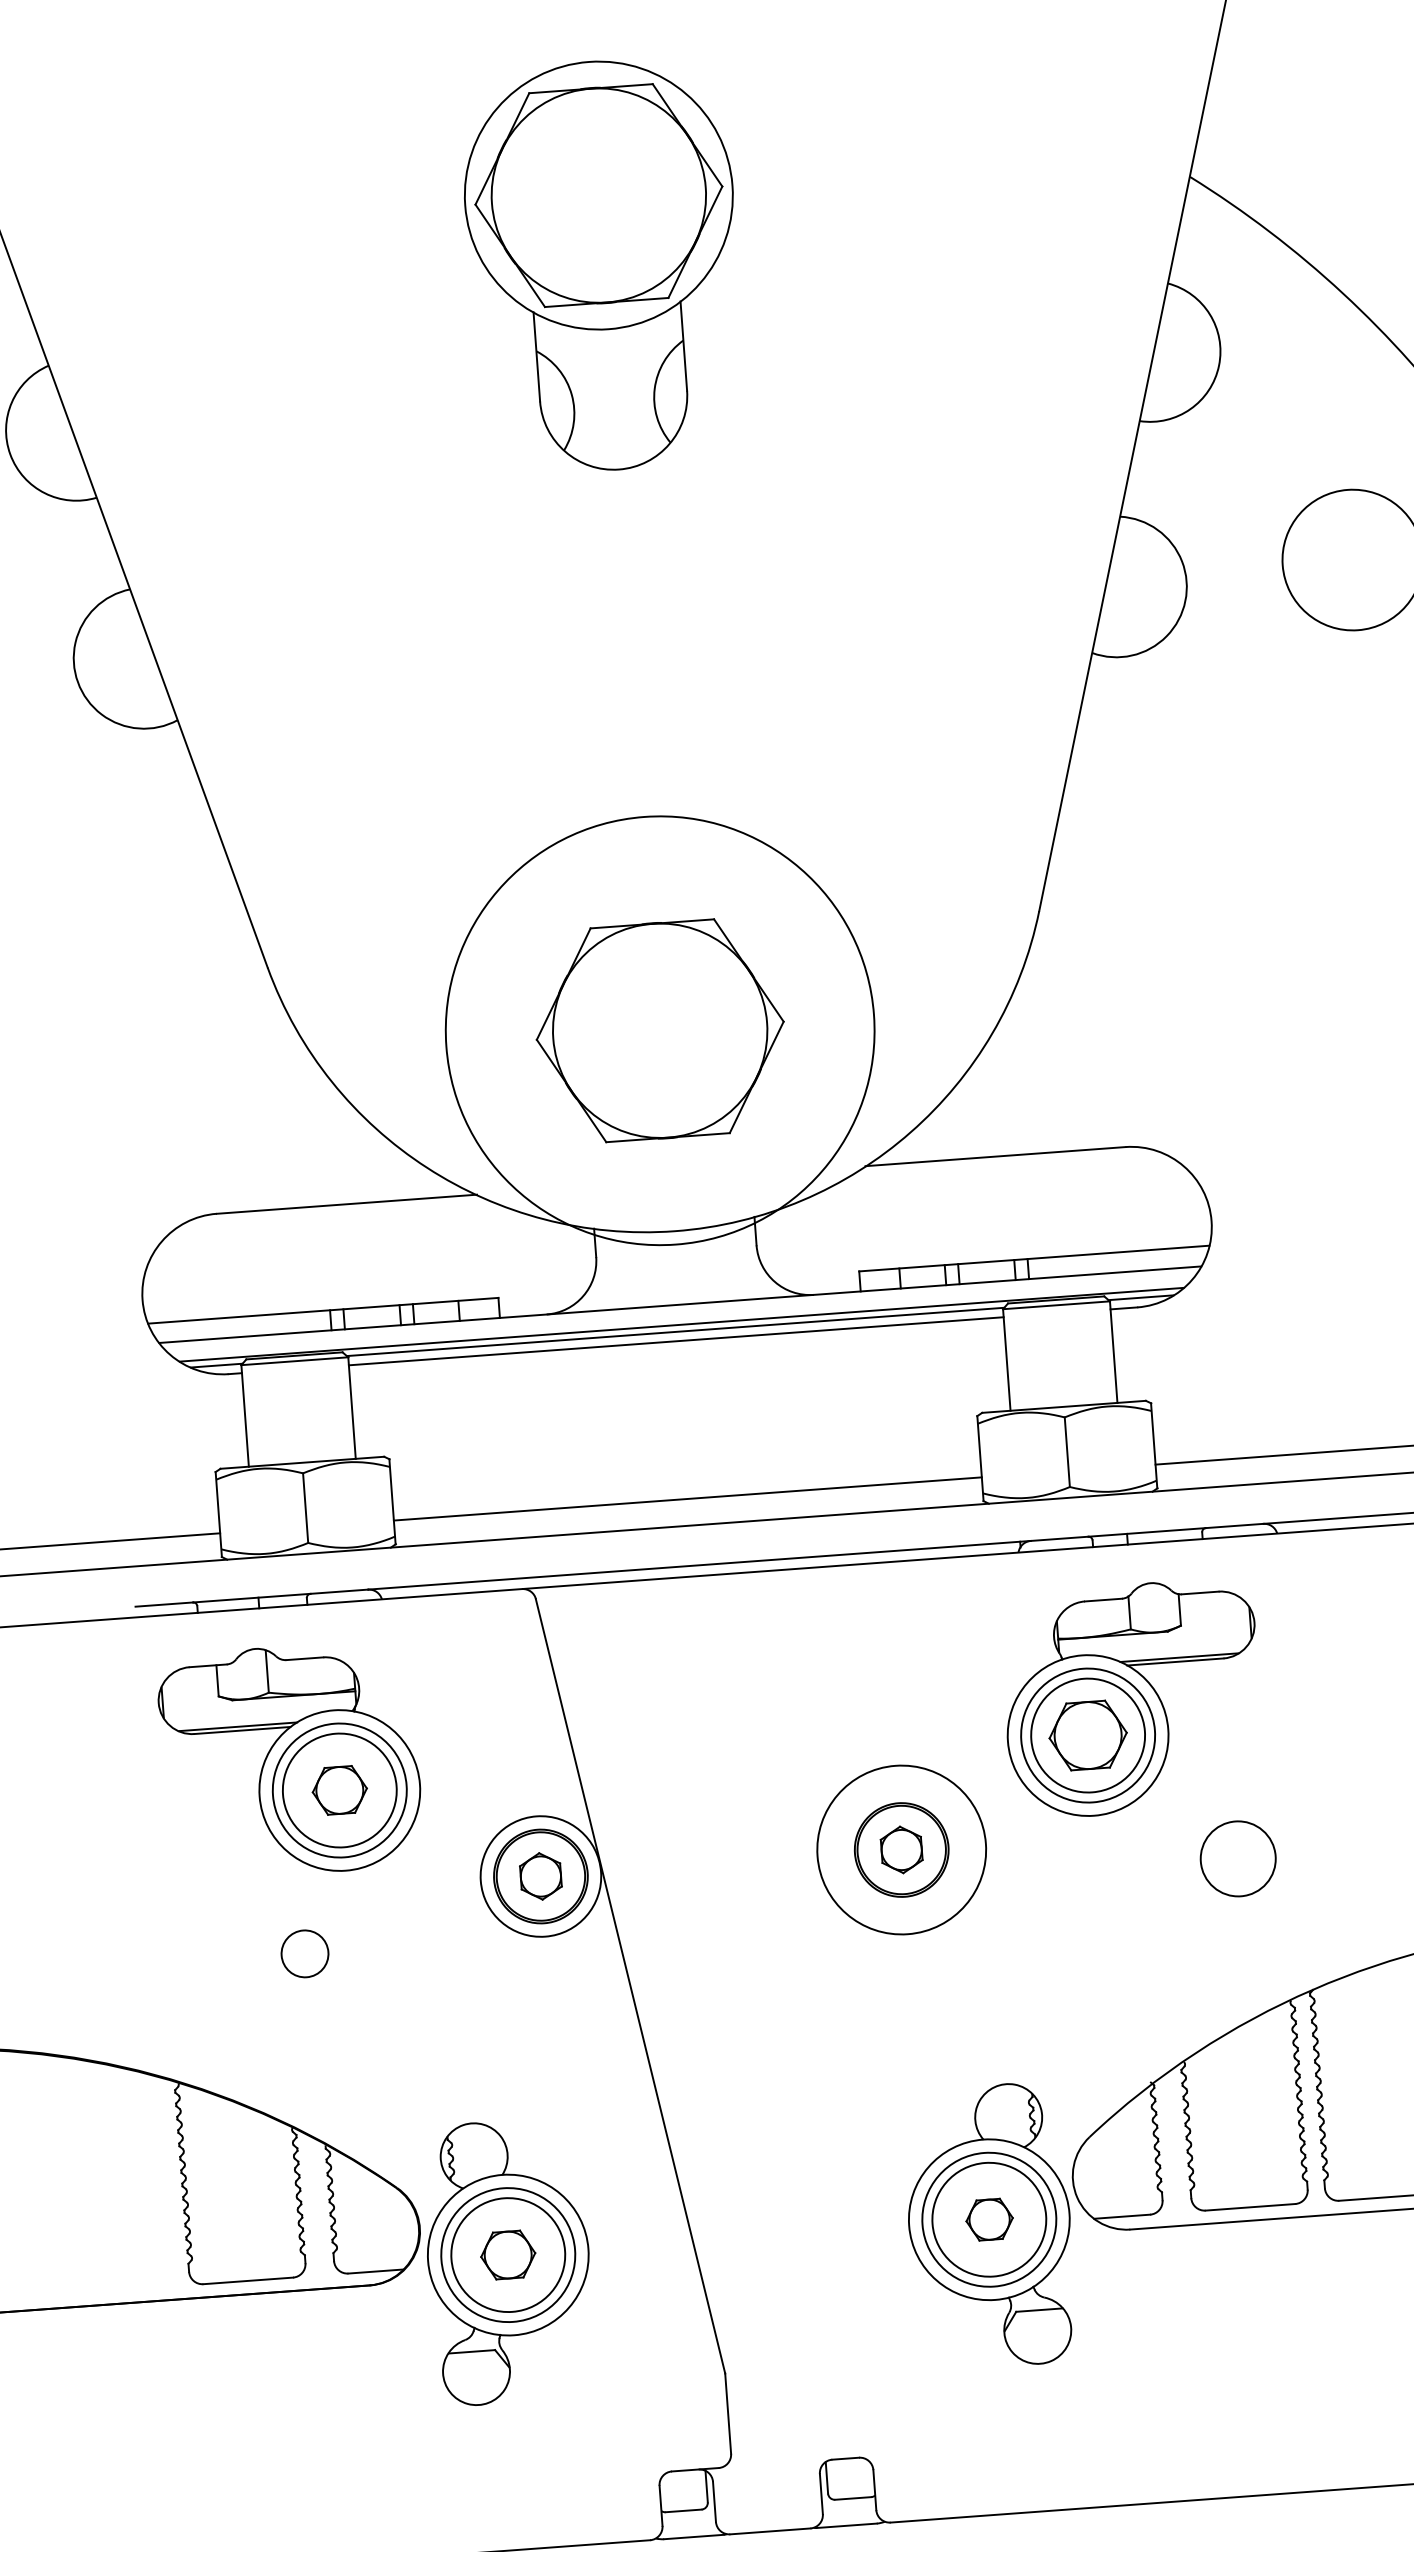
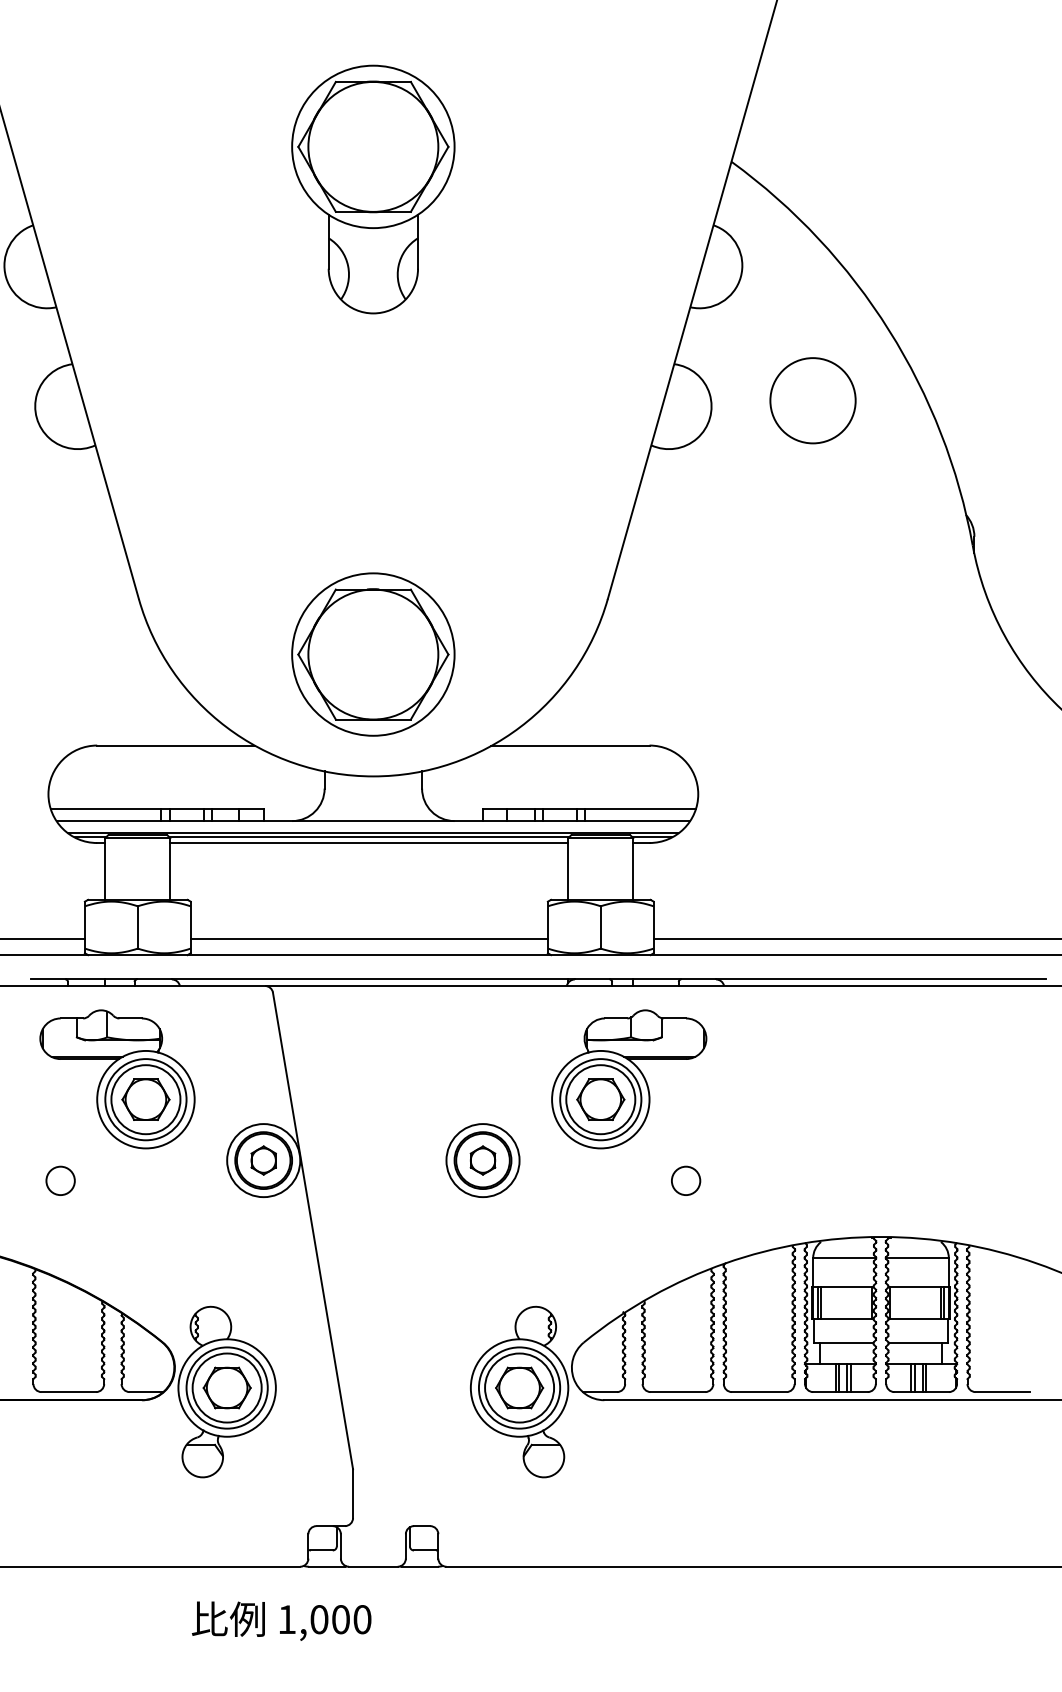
circle: (660, 1030) -> (373, 654), size x0.62
part: (339, 1790) -> (145, 1099), size x1.43
circle: (900, 1849) -> (482, 1160), size x0.71
circle: (1237, 1858) -> (685, 1180), size x0.62
circle: (304, 1953) -> (60, 1180), moved
part: (989, 2218) -> (519, 1387), size x1.67
part: (507, 2254) -> (226, 1387), size x1.43

